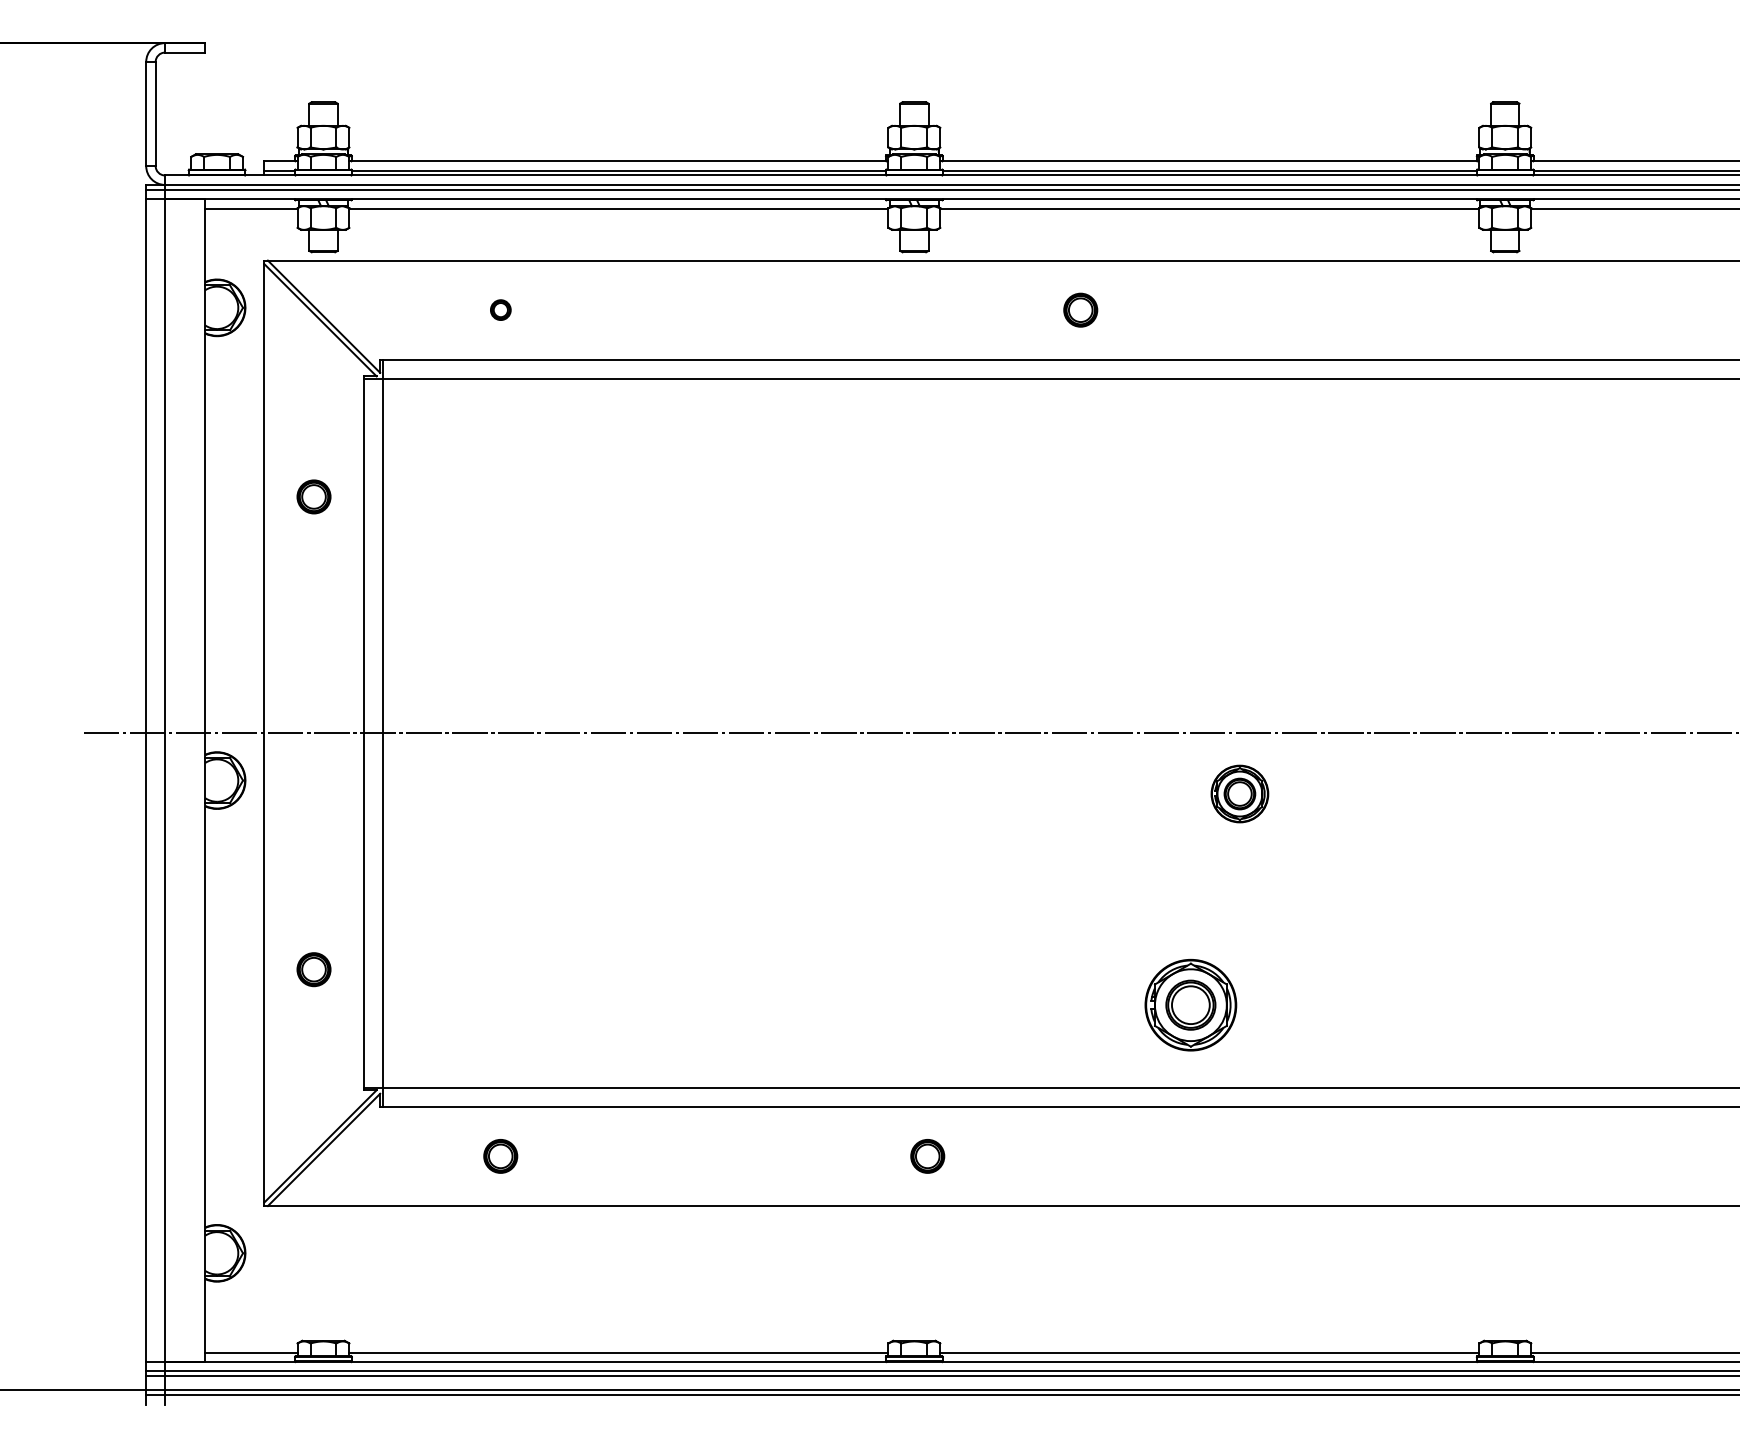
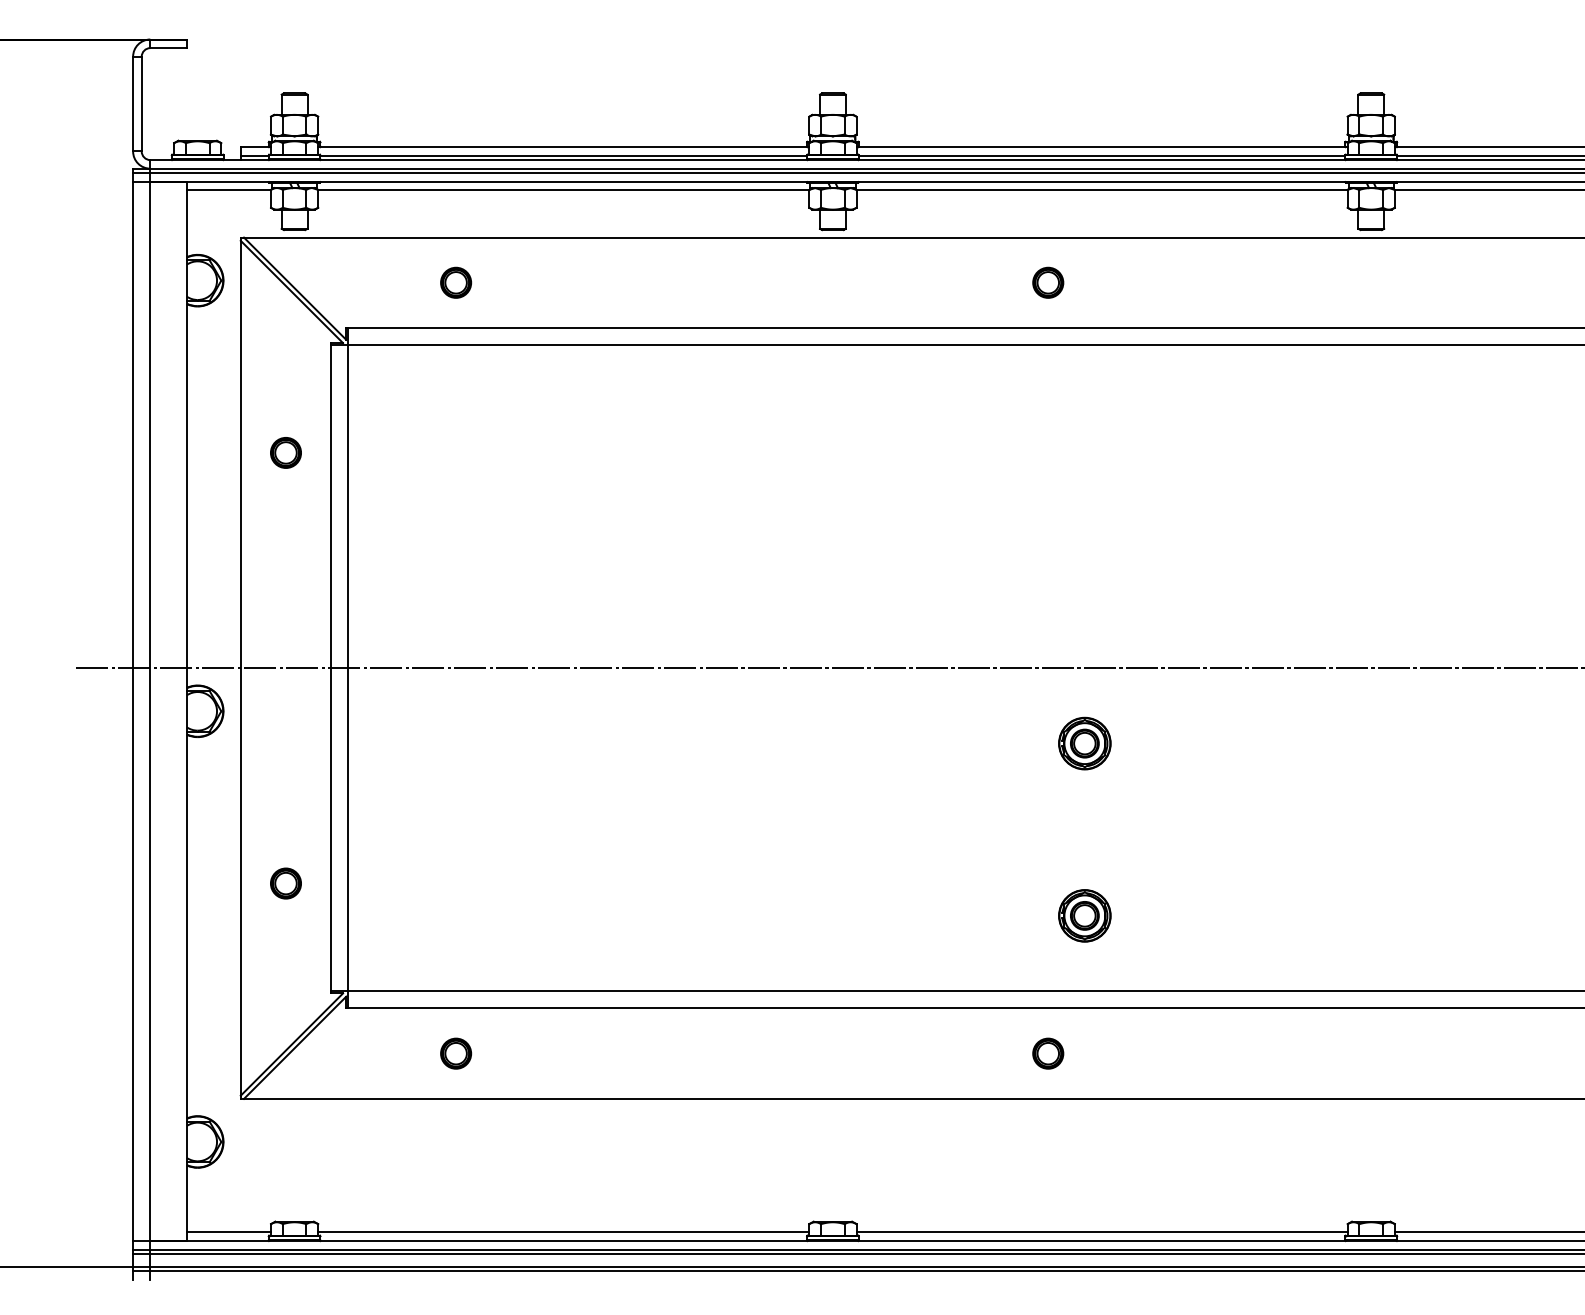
part: (500, 309) -> (455, 282), size x1.67
part: (1080, 309) -> (1048, 282), moved
part: (1239, 793) -> (1084, 743), moved
part: (1190, 1004) -> (1084, 915), size x0.62
part: (927, 1156) -> (1048, 1053), moved

